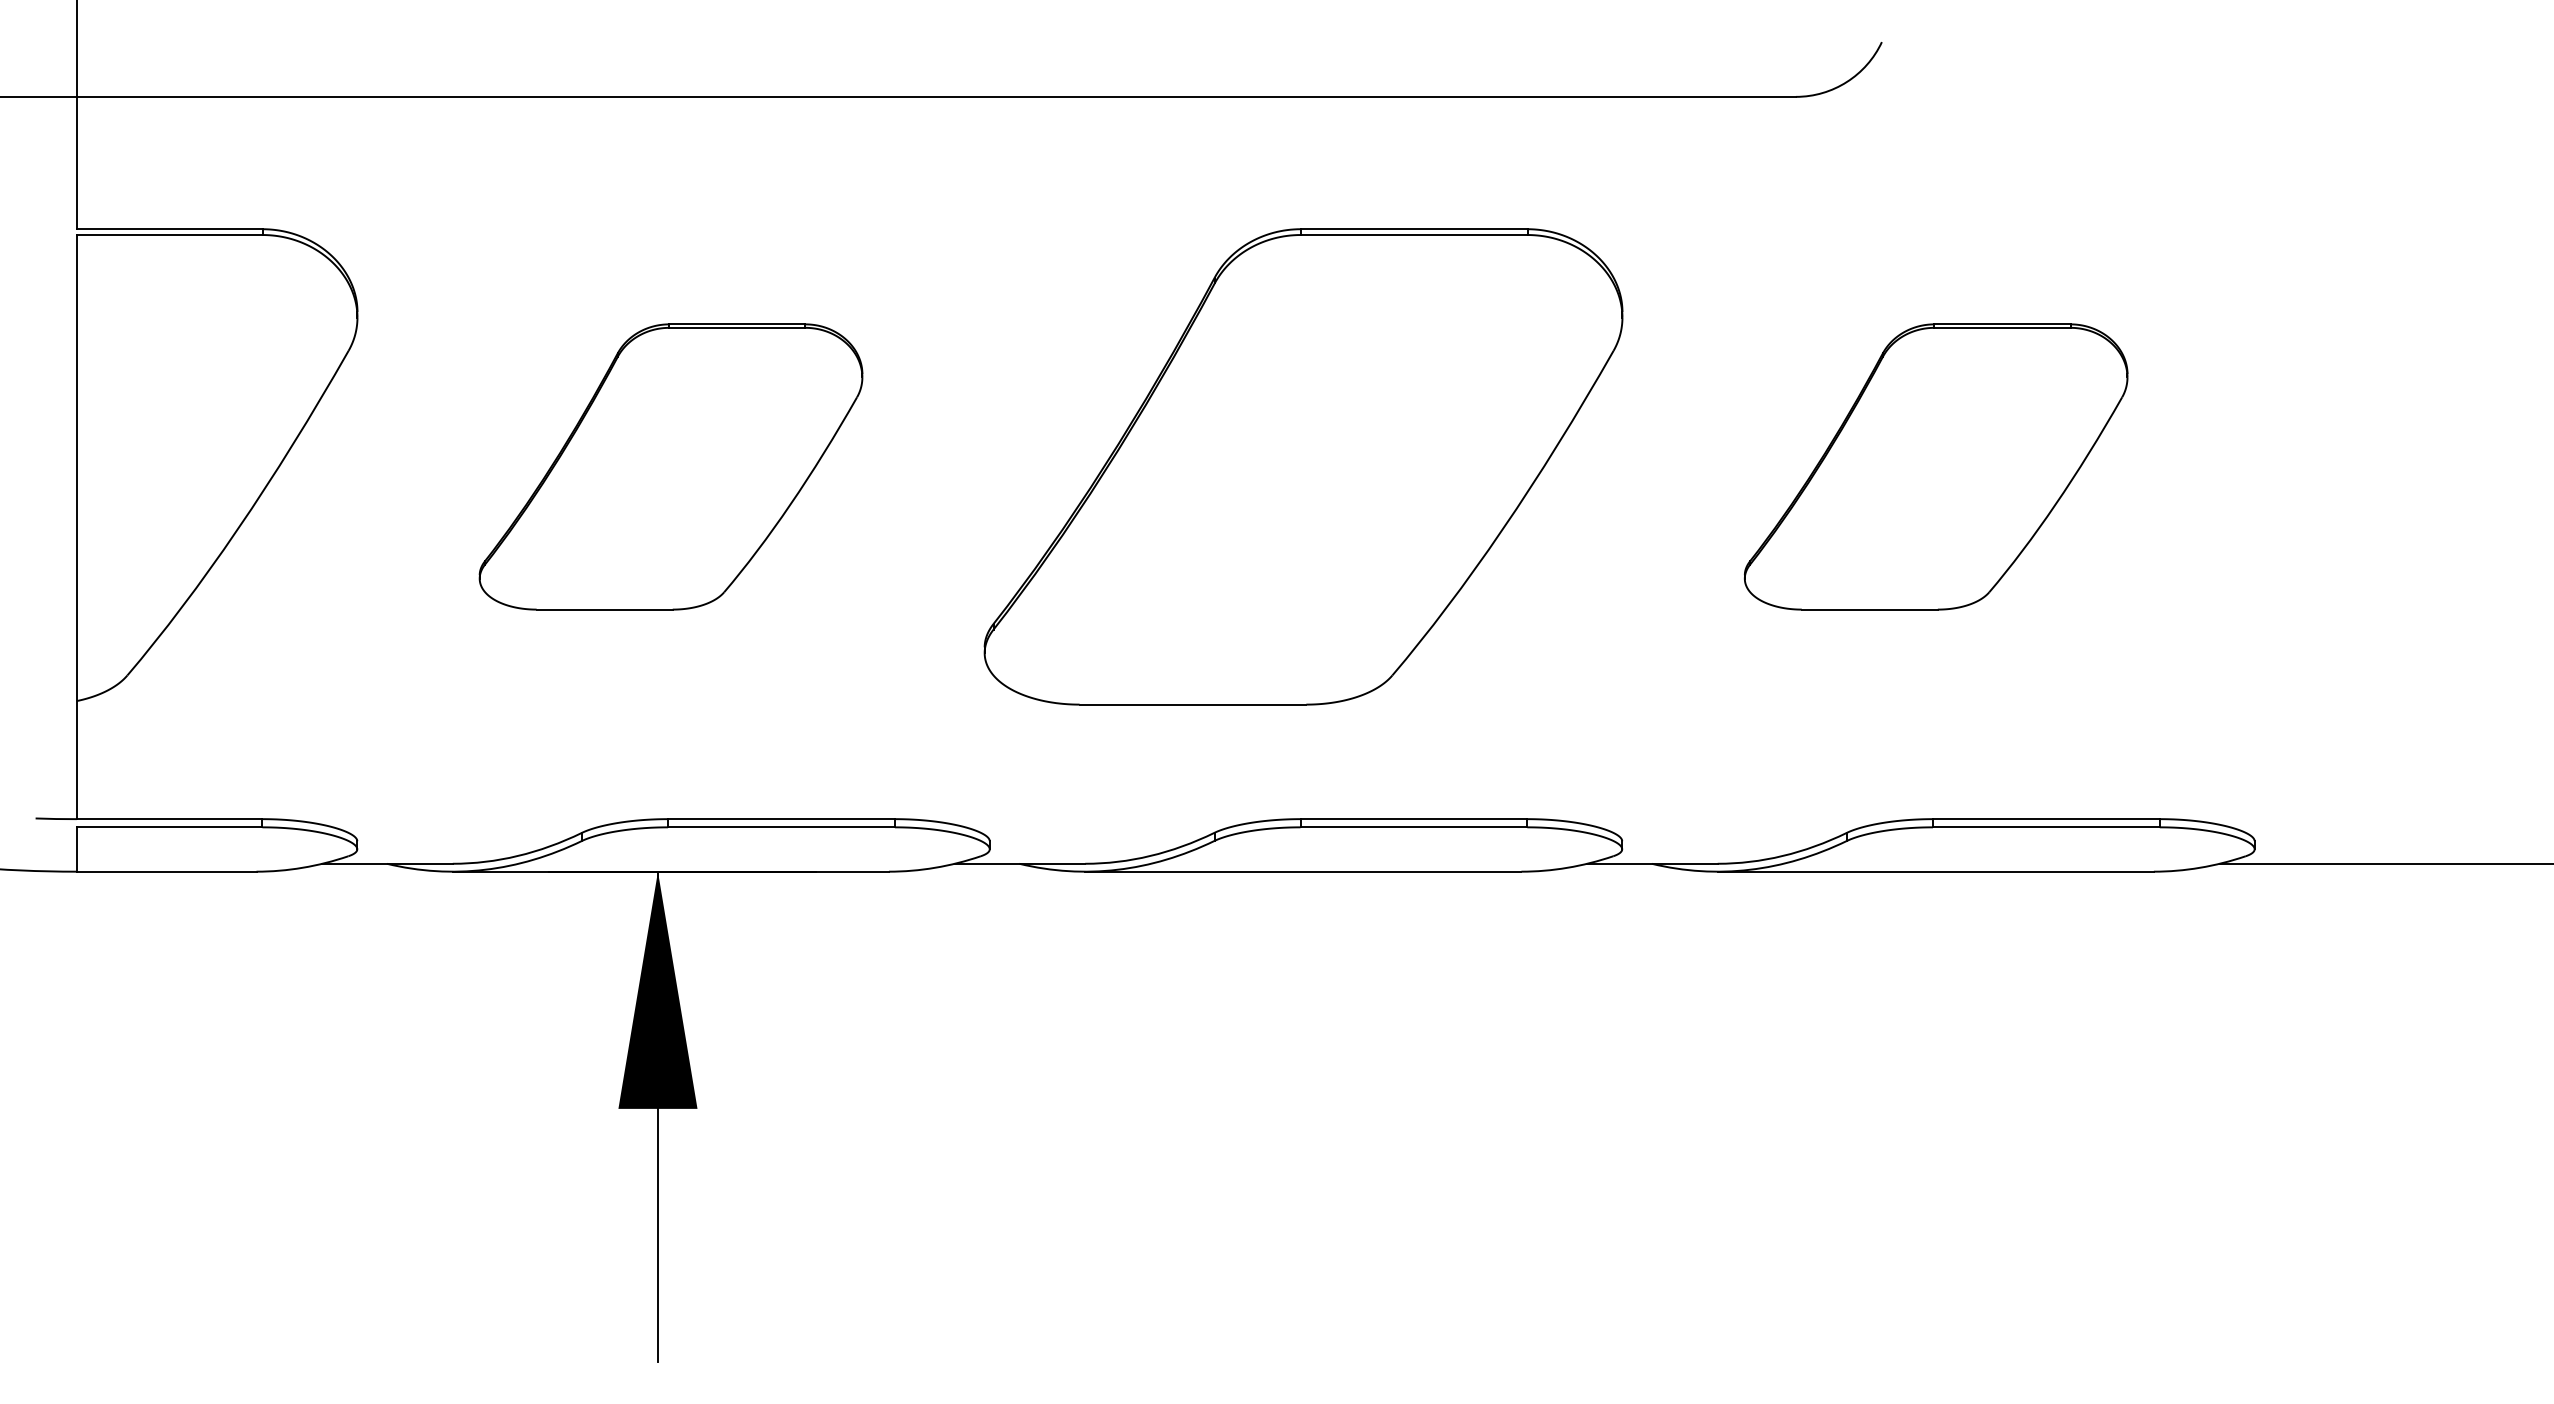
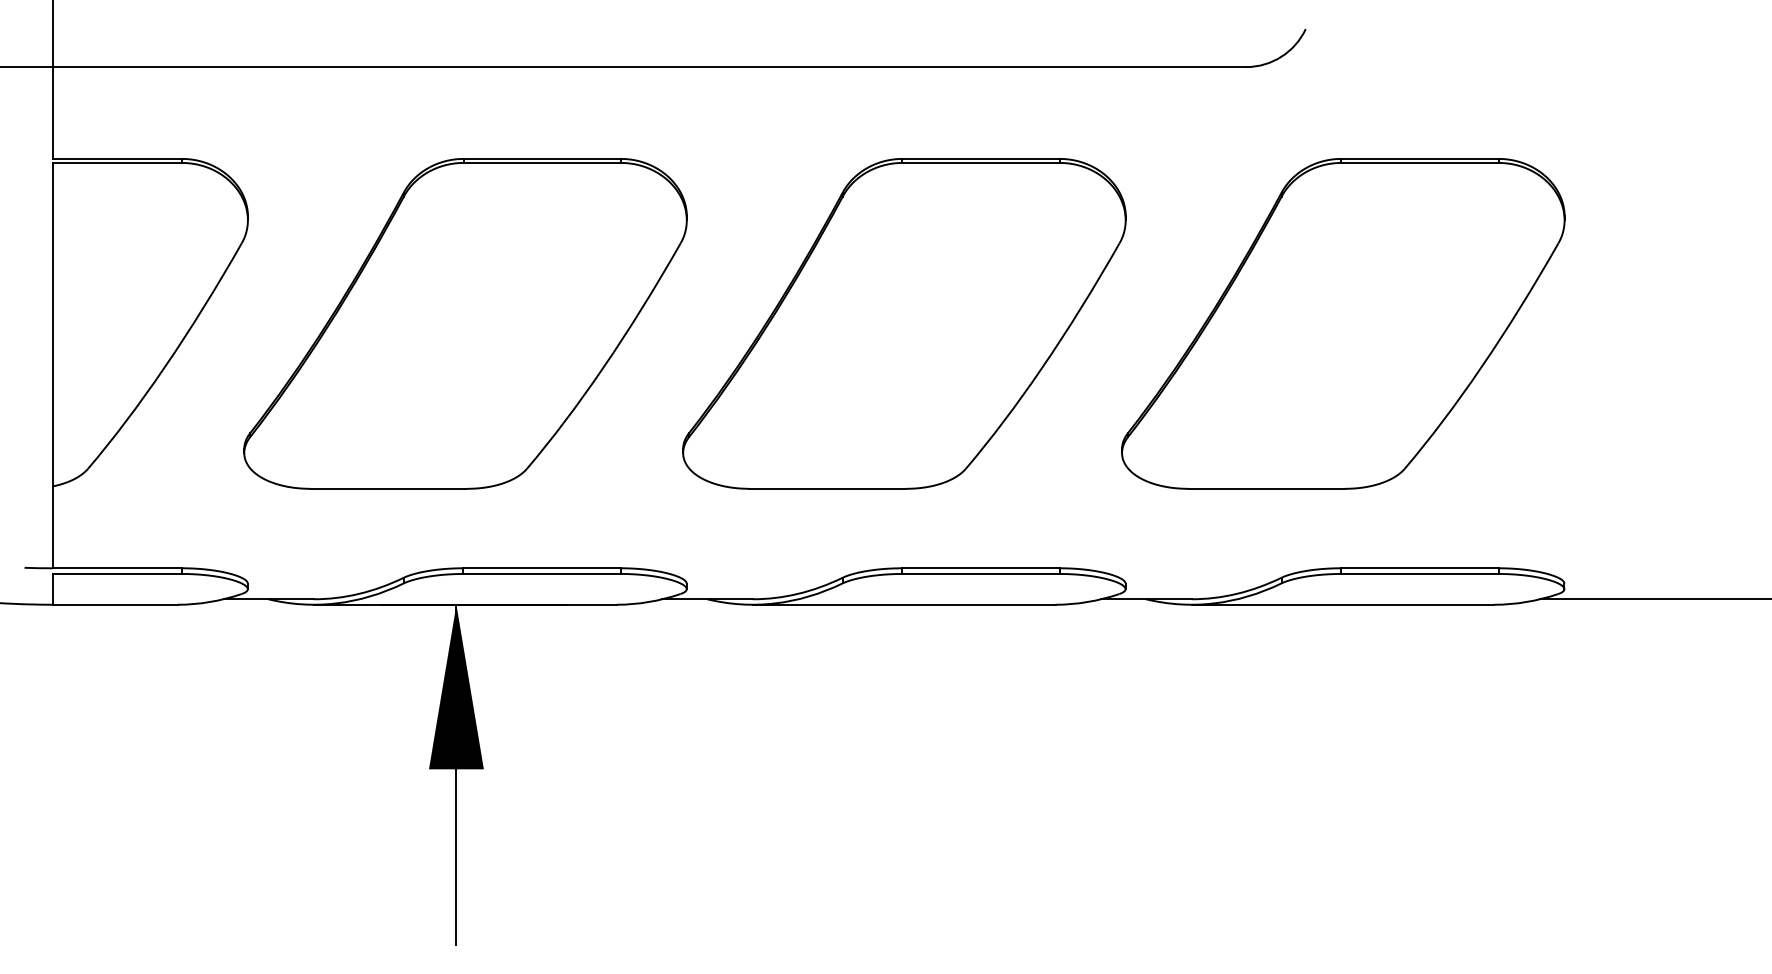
part: (671, 466) -> (465, 323), size x1.67
part: (1936, 466) -> (1343, 323), size x1.67

